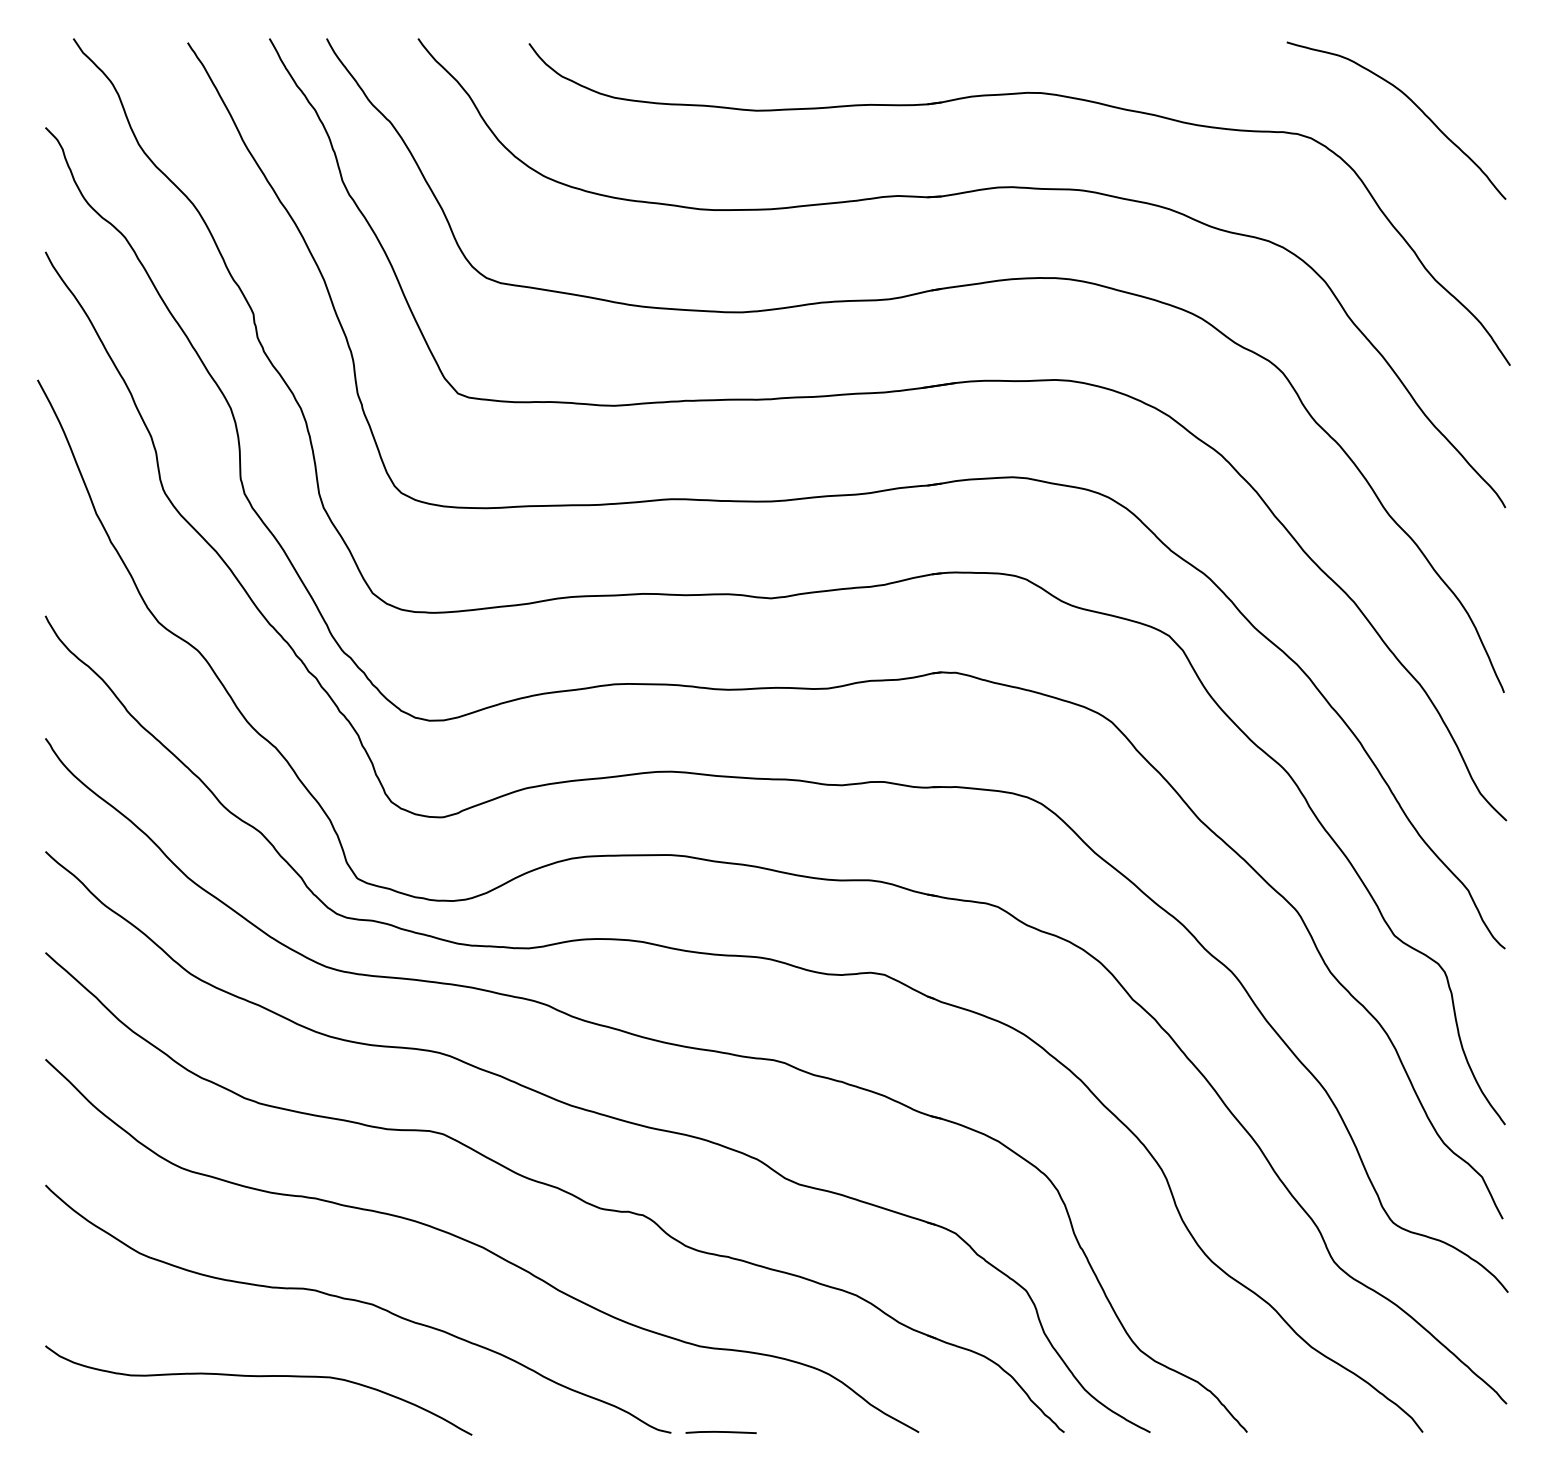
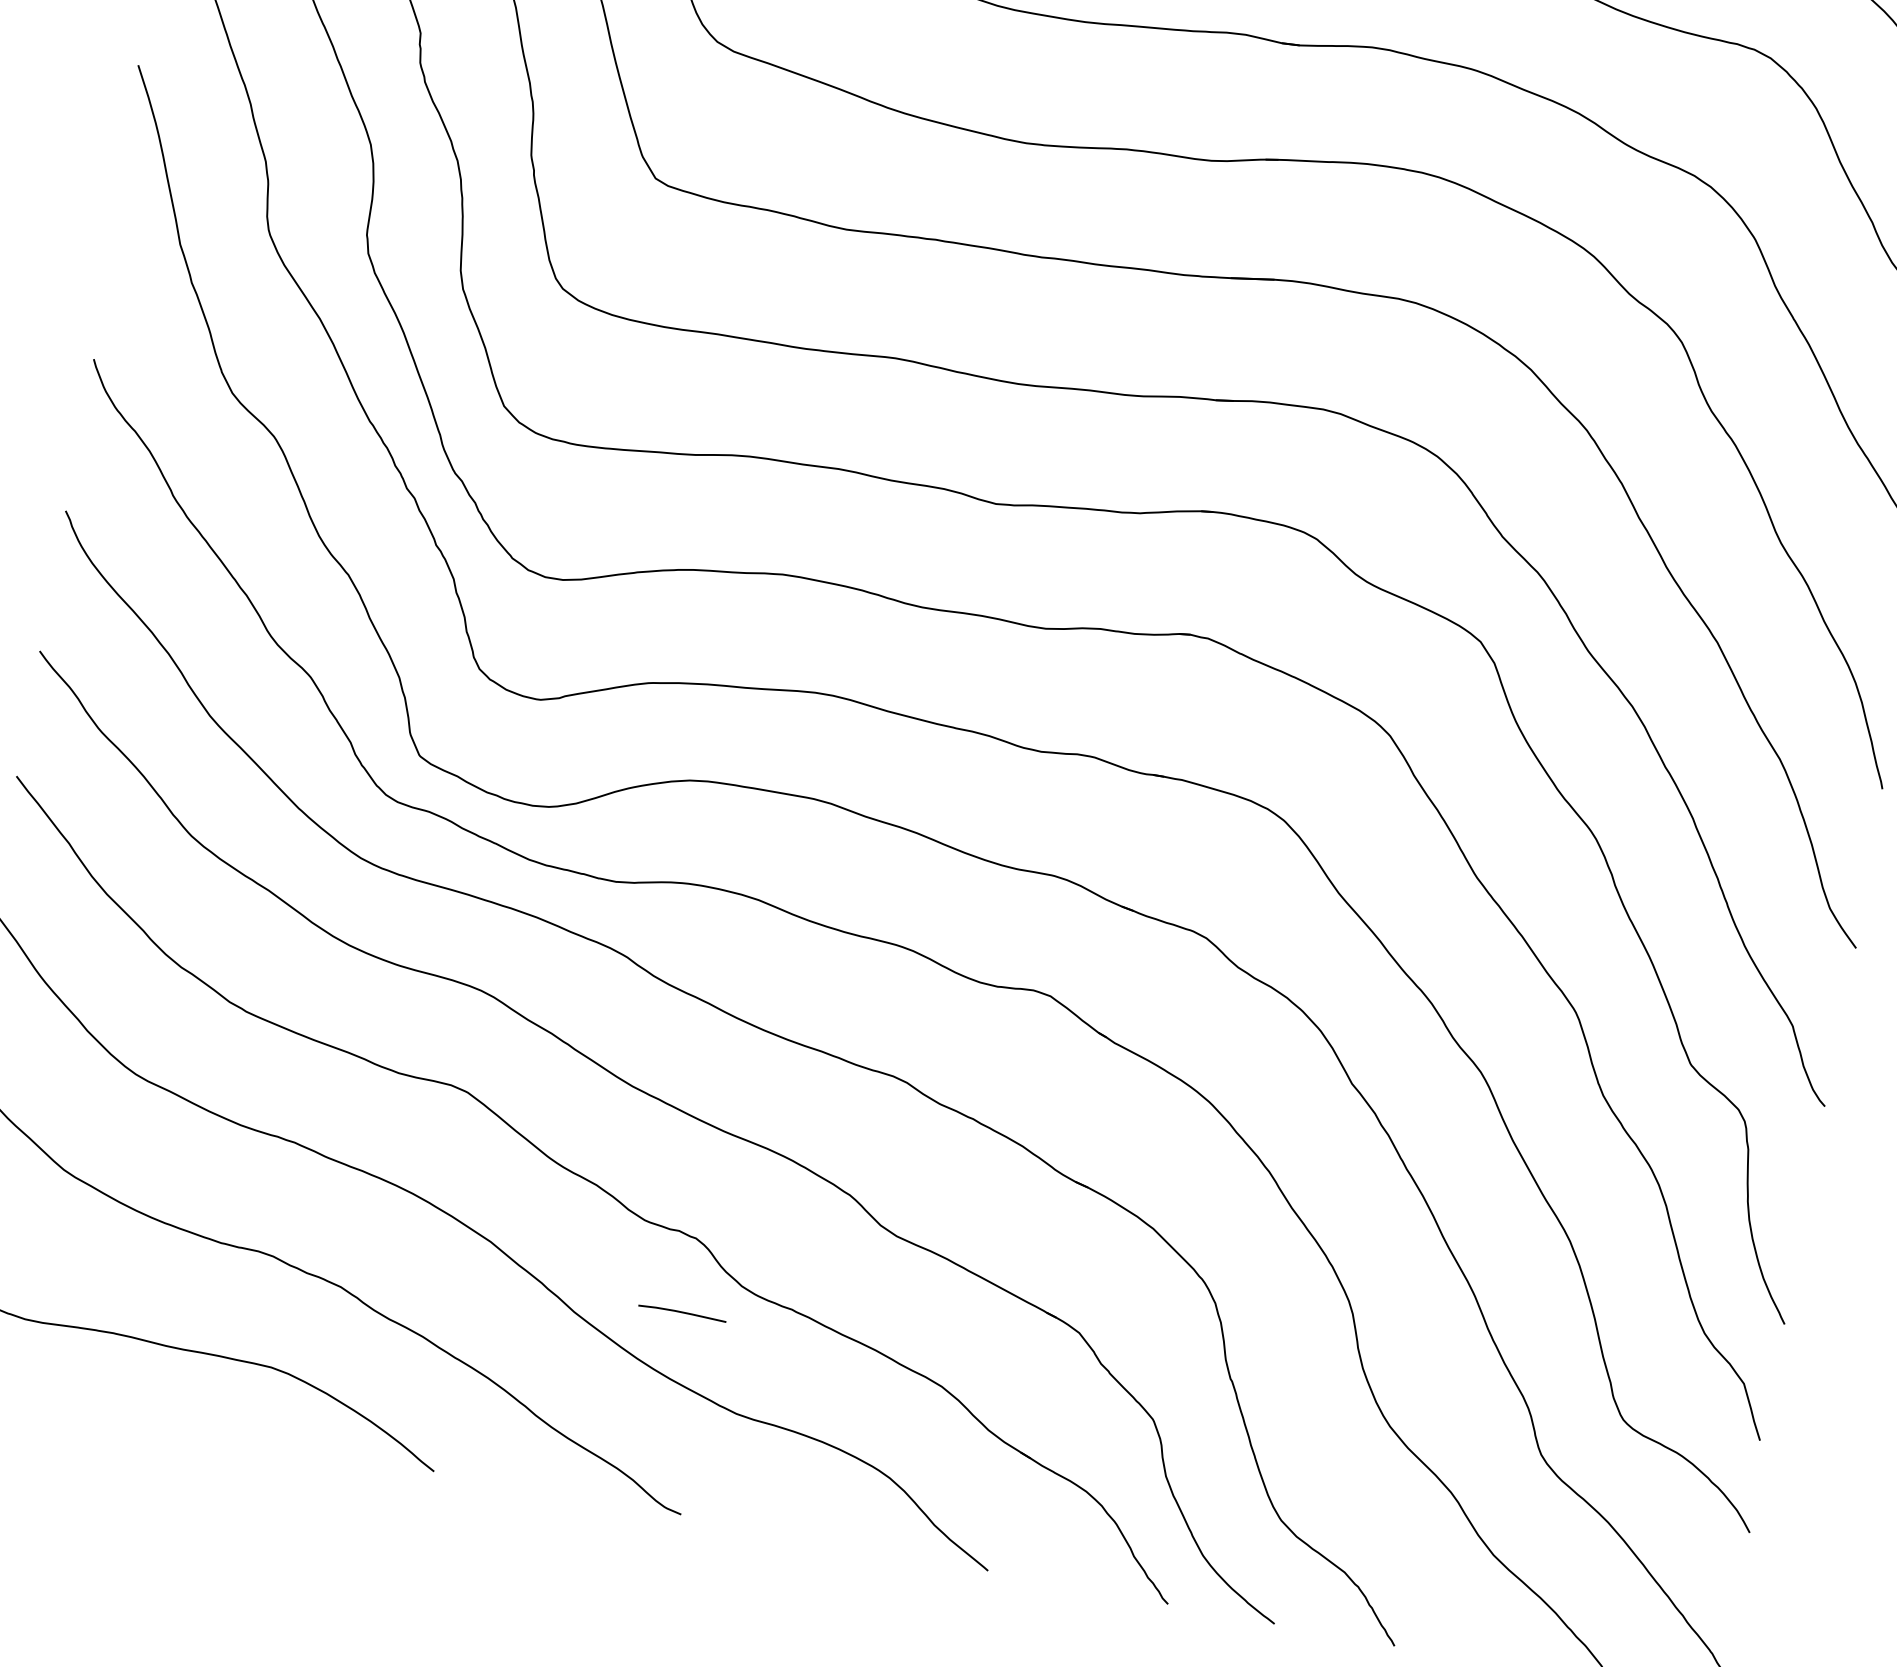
line: (720, 1431) -> (681, 1311), moved

